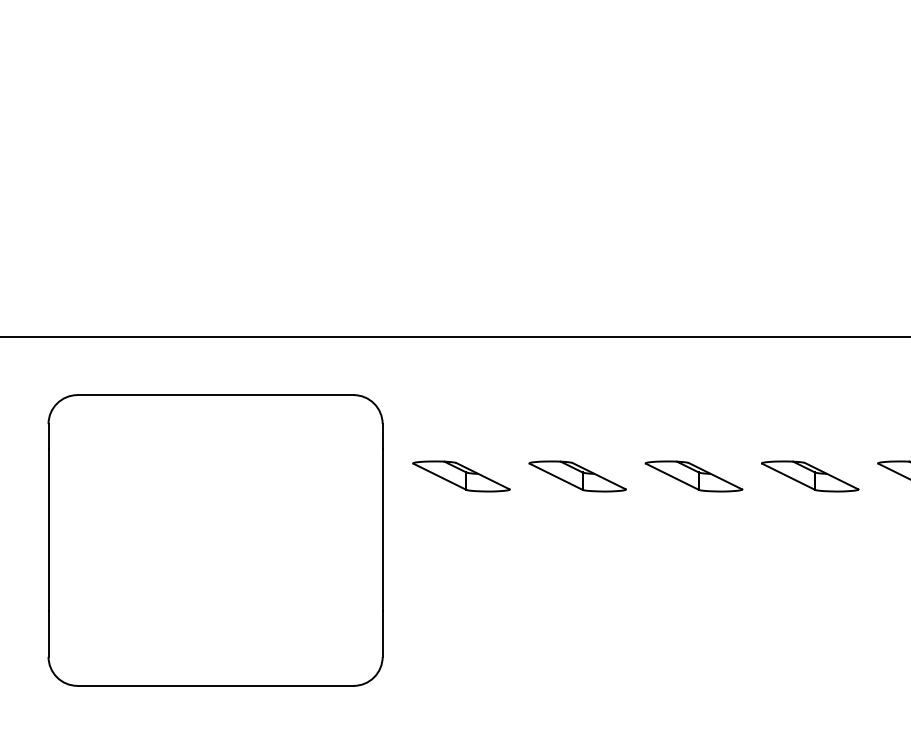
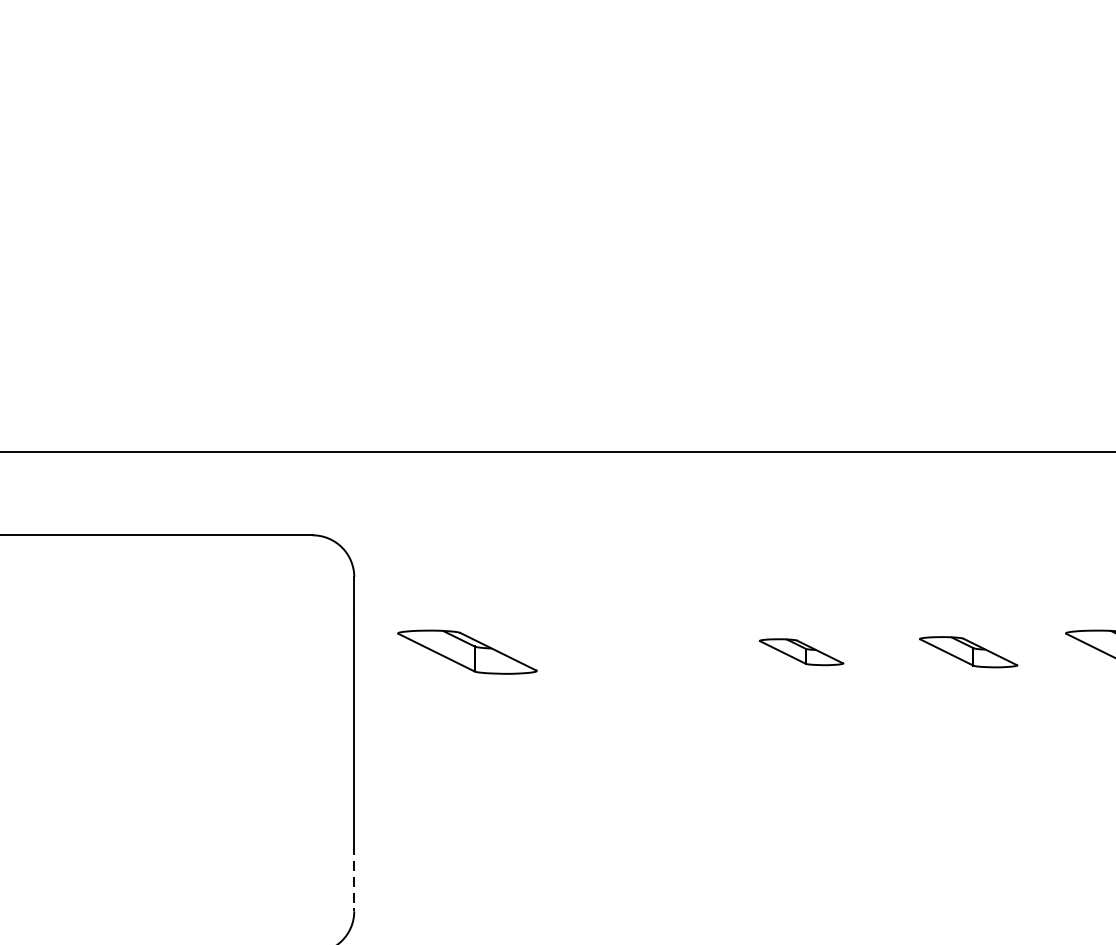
part: (577, 476) -> (634, 652), removed
part: (693, 476) -> (800, 652), size x0.6
part: (810, 476) -> (968, 652), size x0.7
line: (382, 633) -> (354, 877), solid -> dashed

